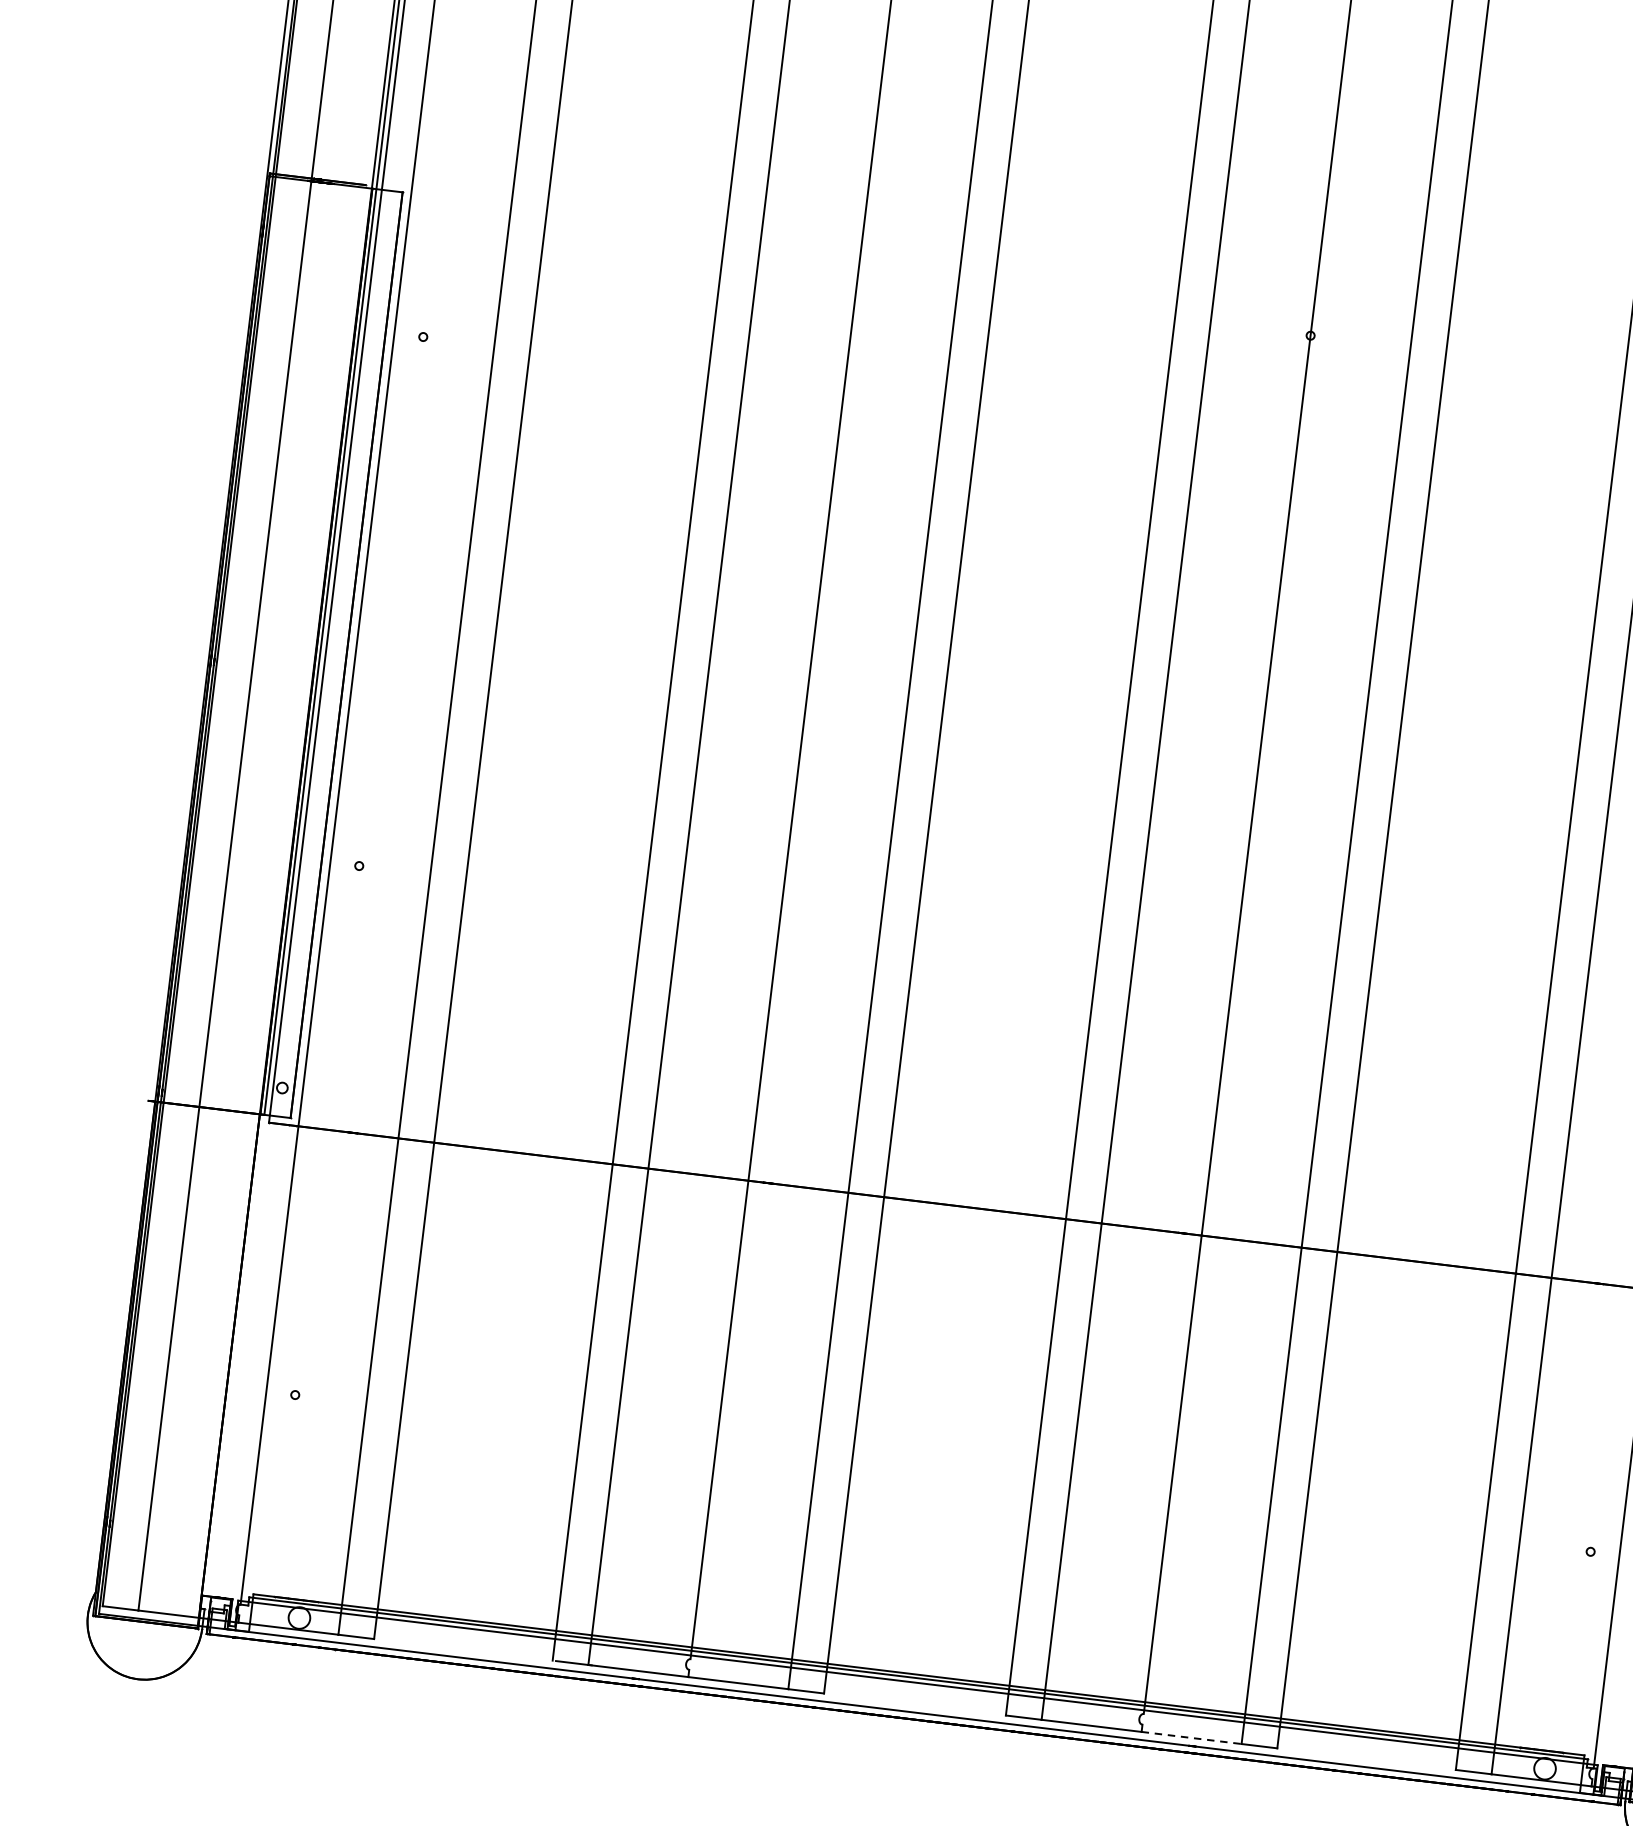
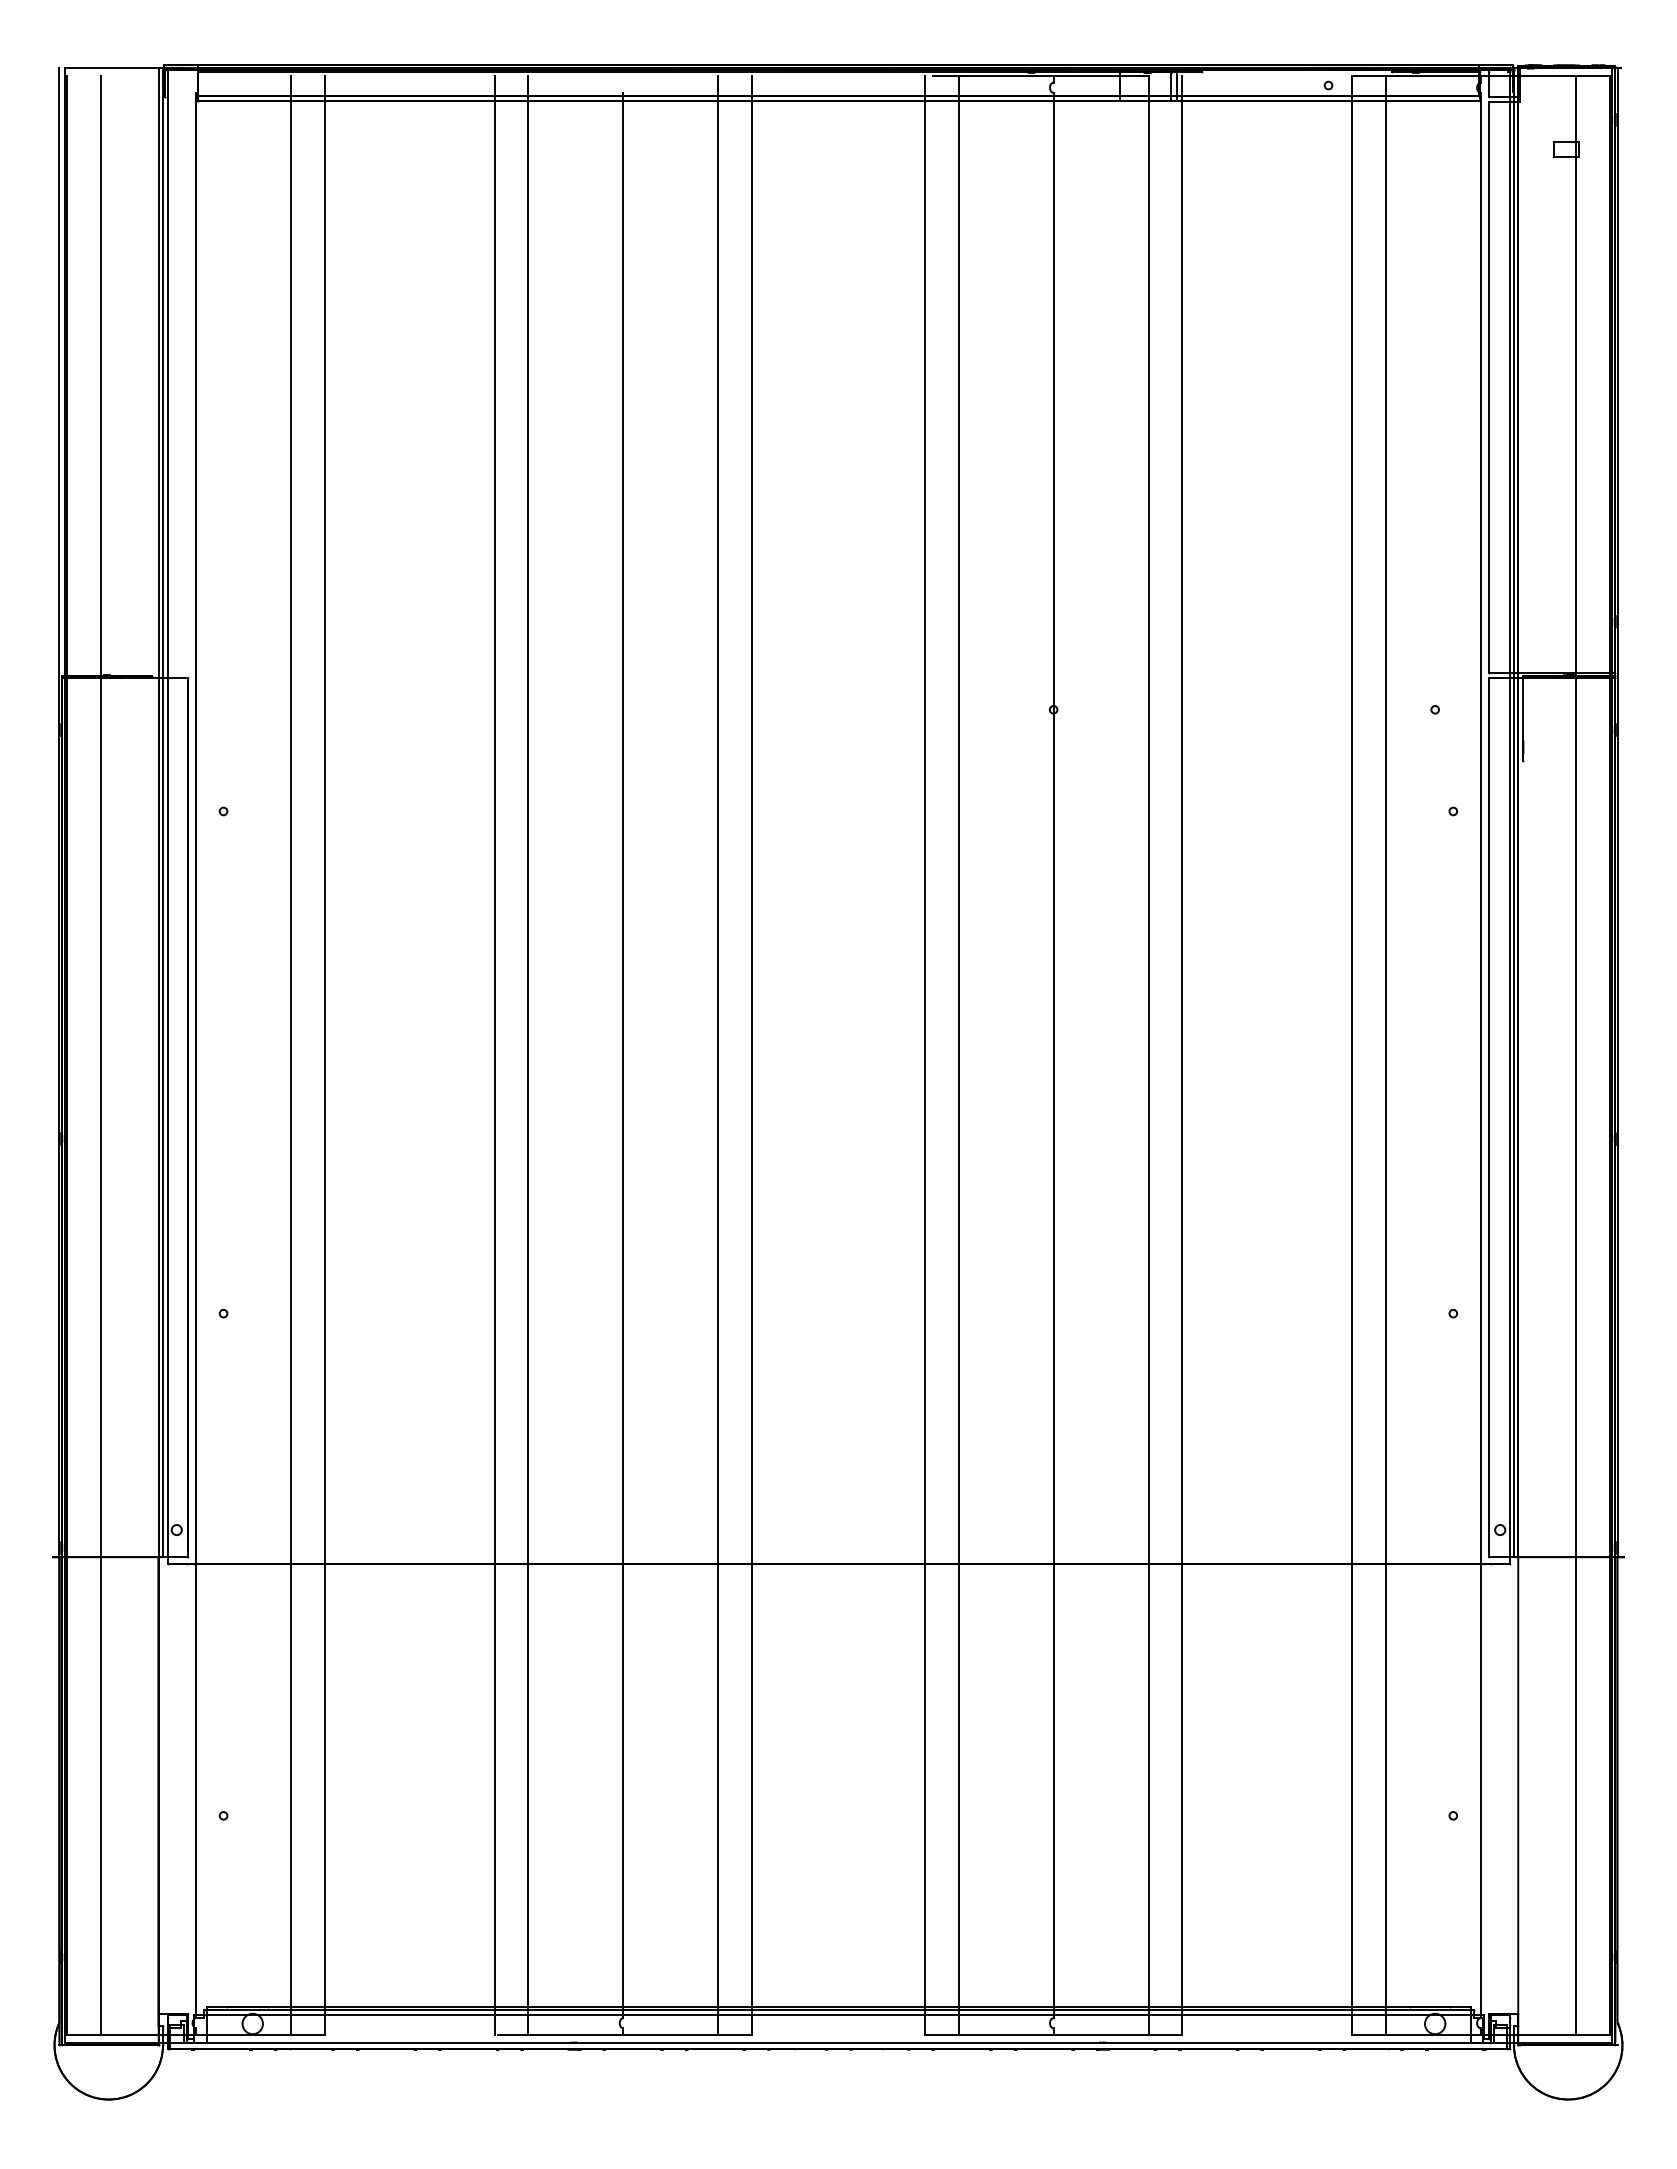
line: (1192, 1738) -> (1101, 2035), dashed -> solid

